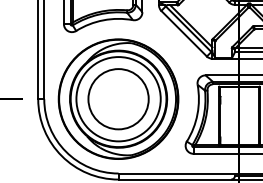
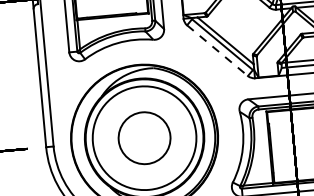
line: (184, 34) -> (218, 51), solid -> dashed
circle: (118, 99) -> (144, 138), size x0.7

